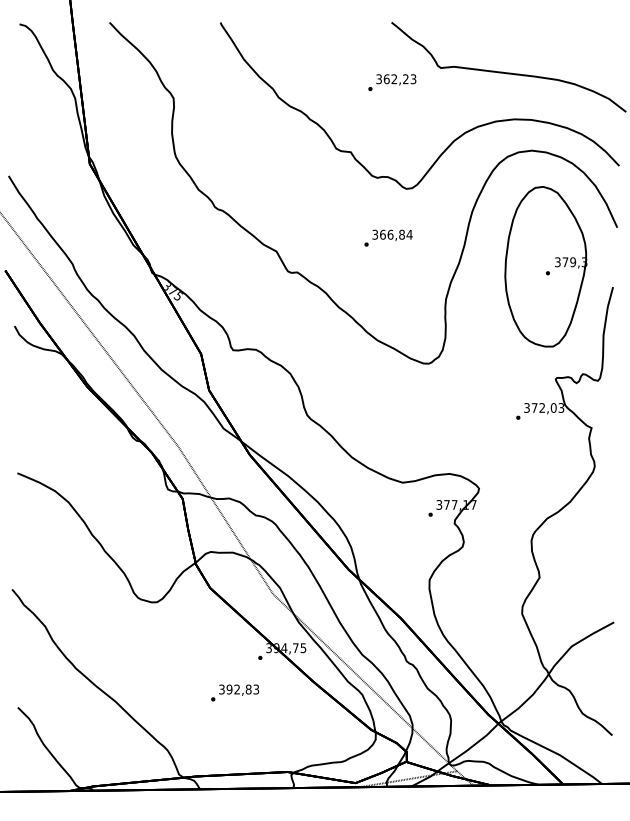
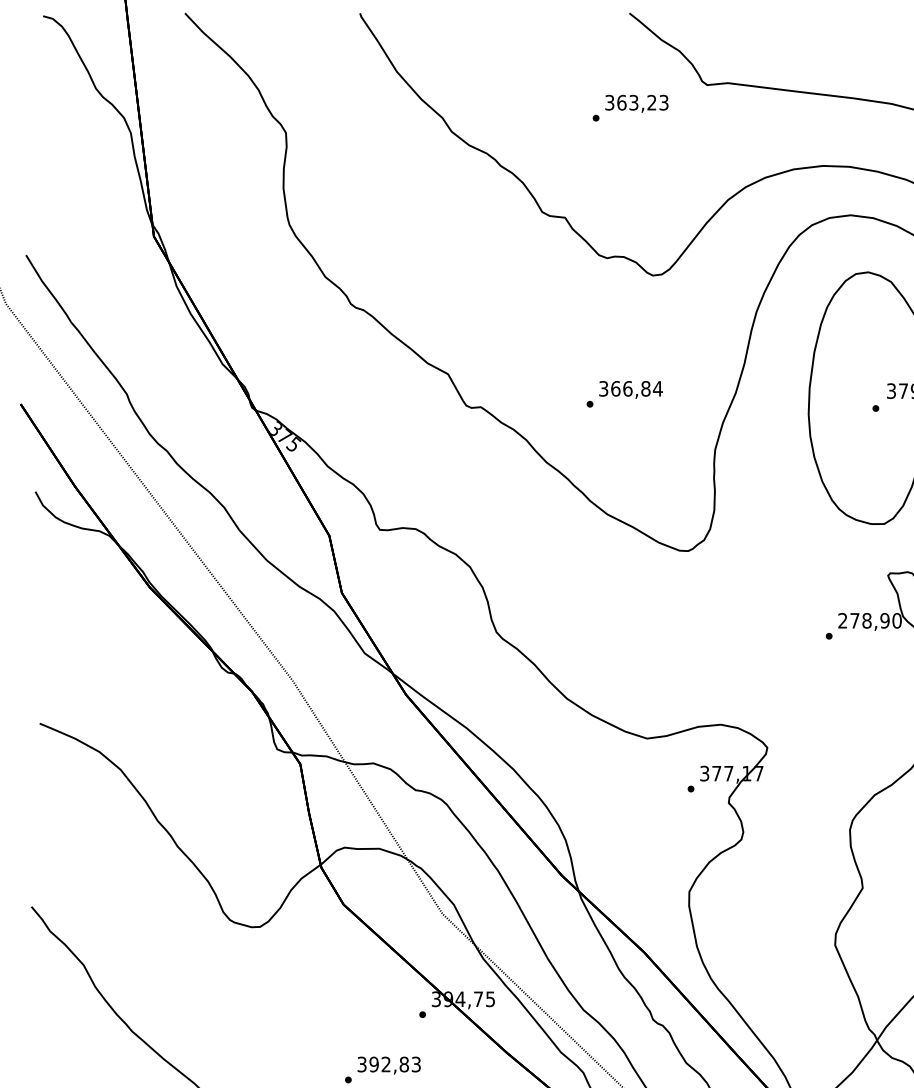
text: (394, 79) -> (634, 103), 362,23 -> 363,23
text: (388, 237) -> (624, 393), moved
text: (544, 407) -> (870, 620), 372,03 -> 278,90

